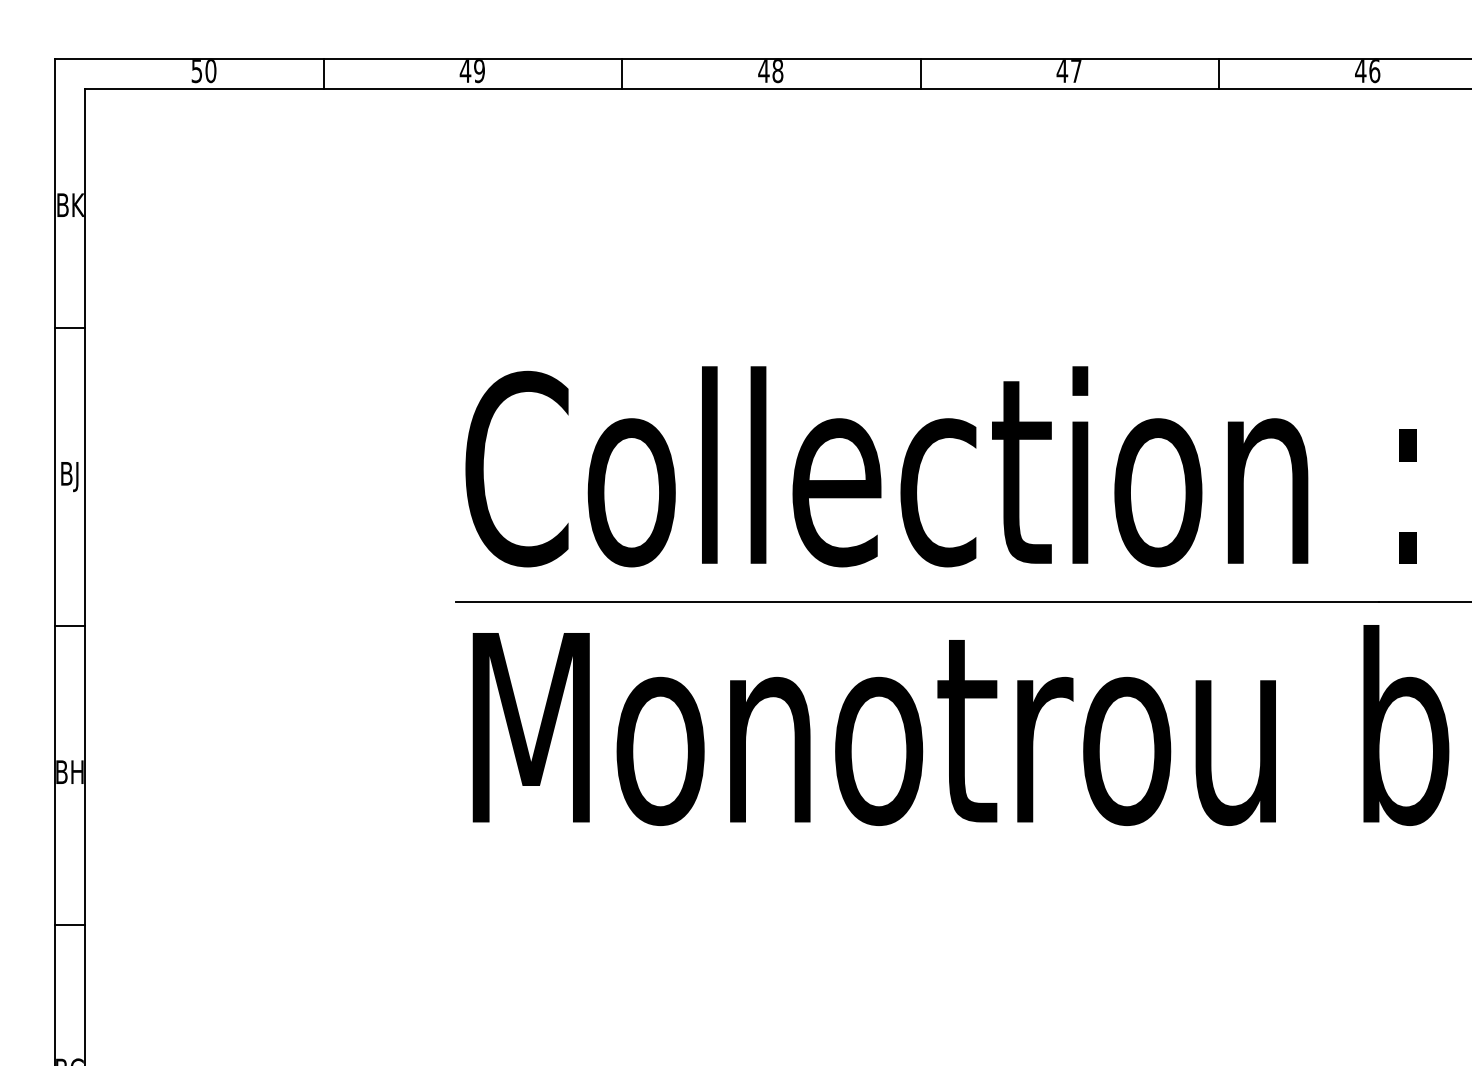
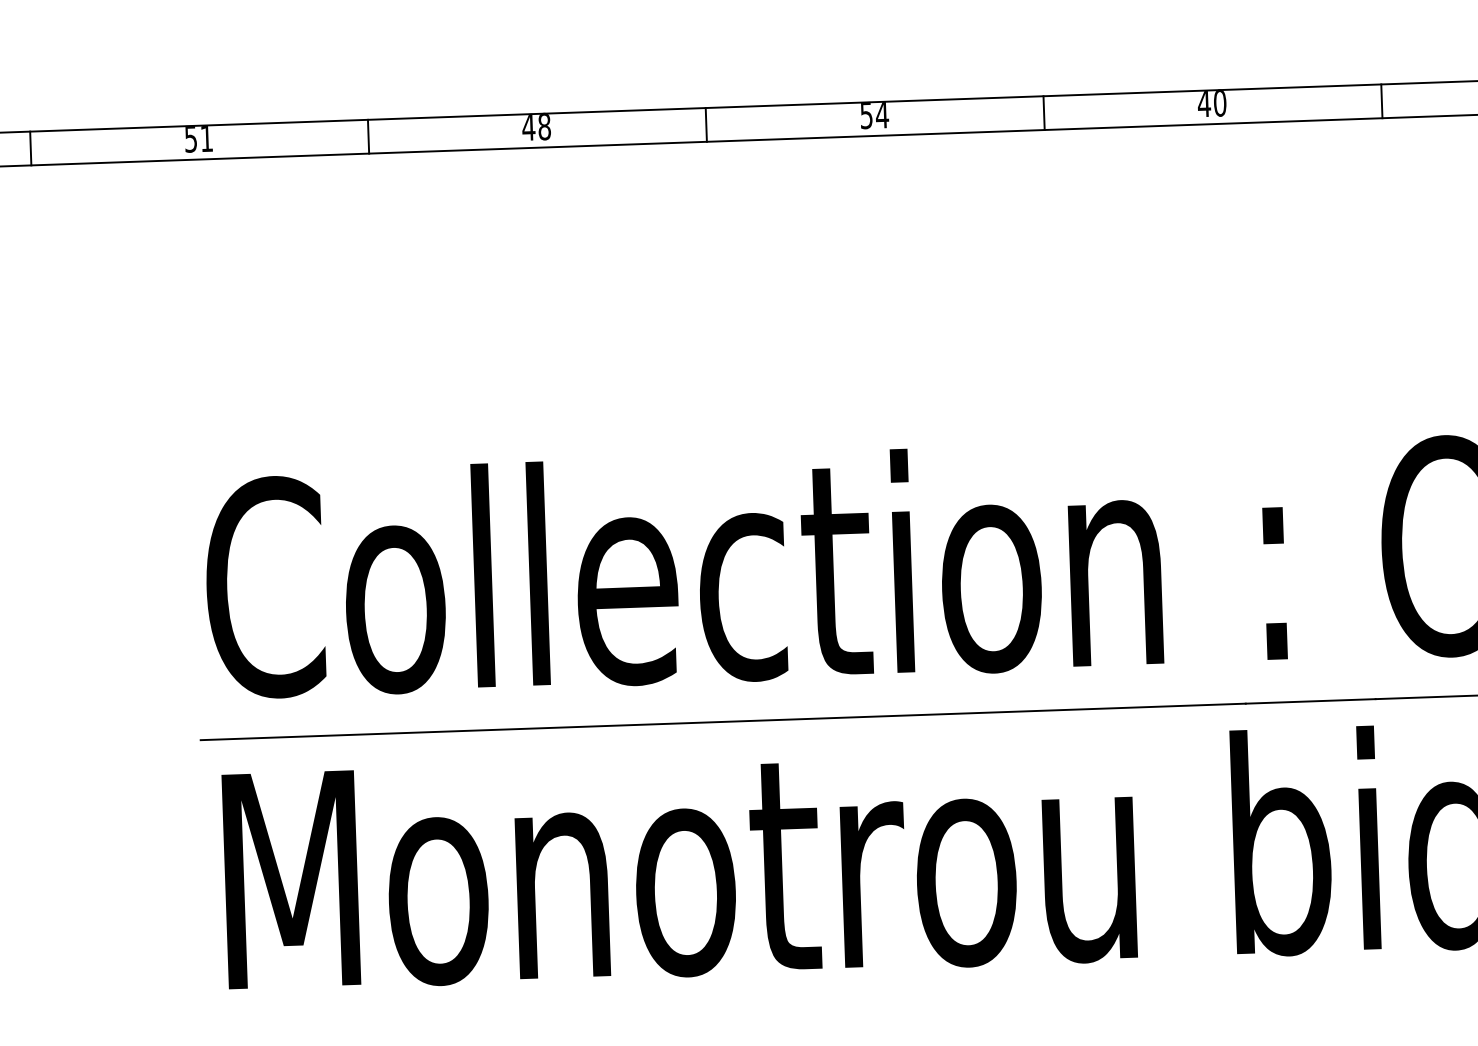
text: (471, 71) -> (197, 139), 49 -> 51
text: (1069, 71) -> (874, 115), 47 -> 54
text: (1374, 71) -> (1219, 103), 46 -> 40

